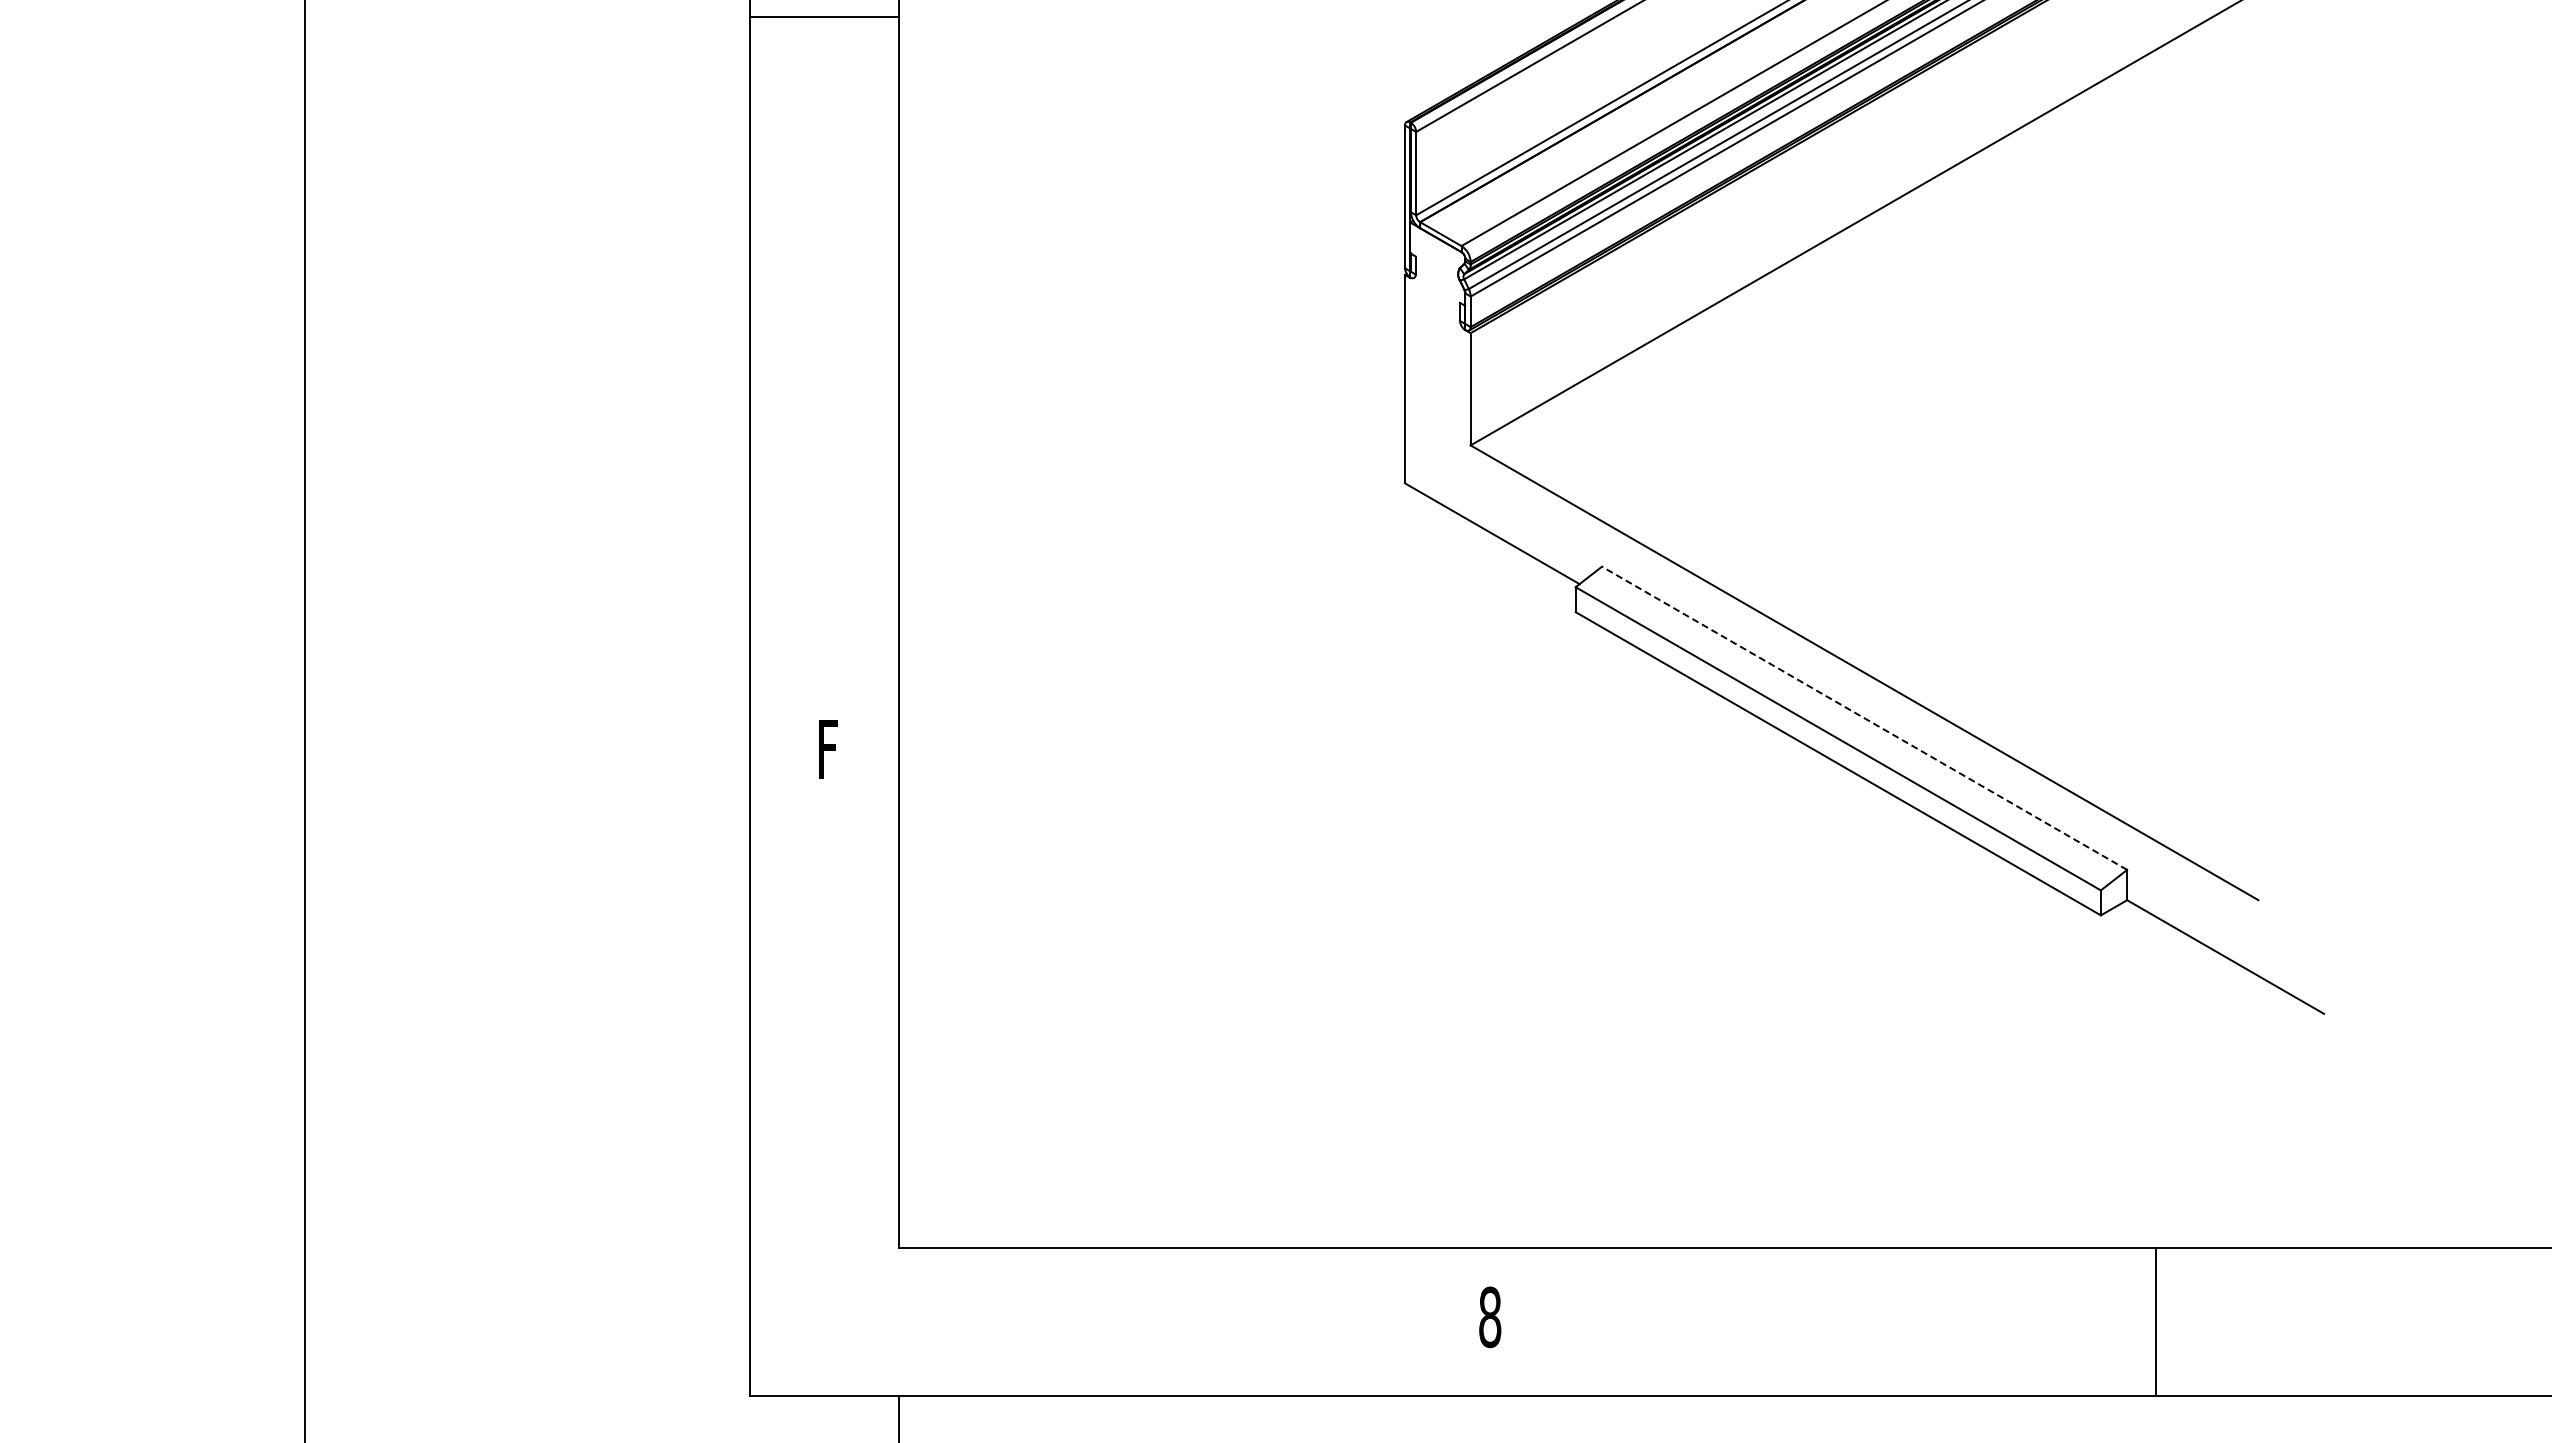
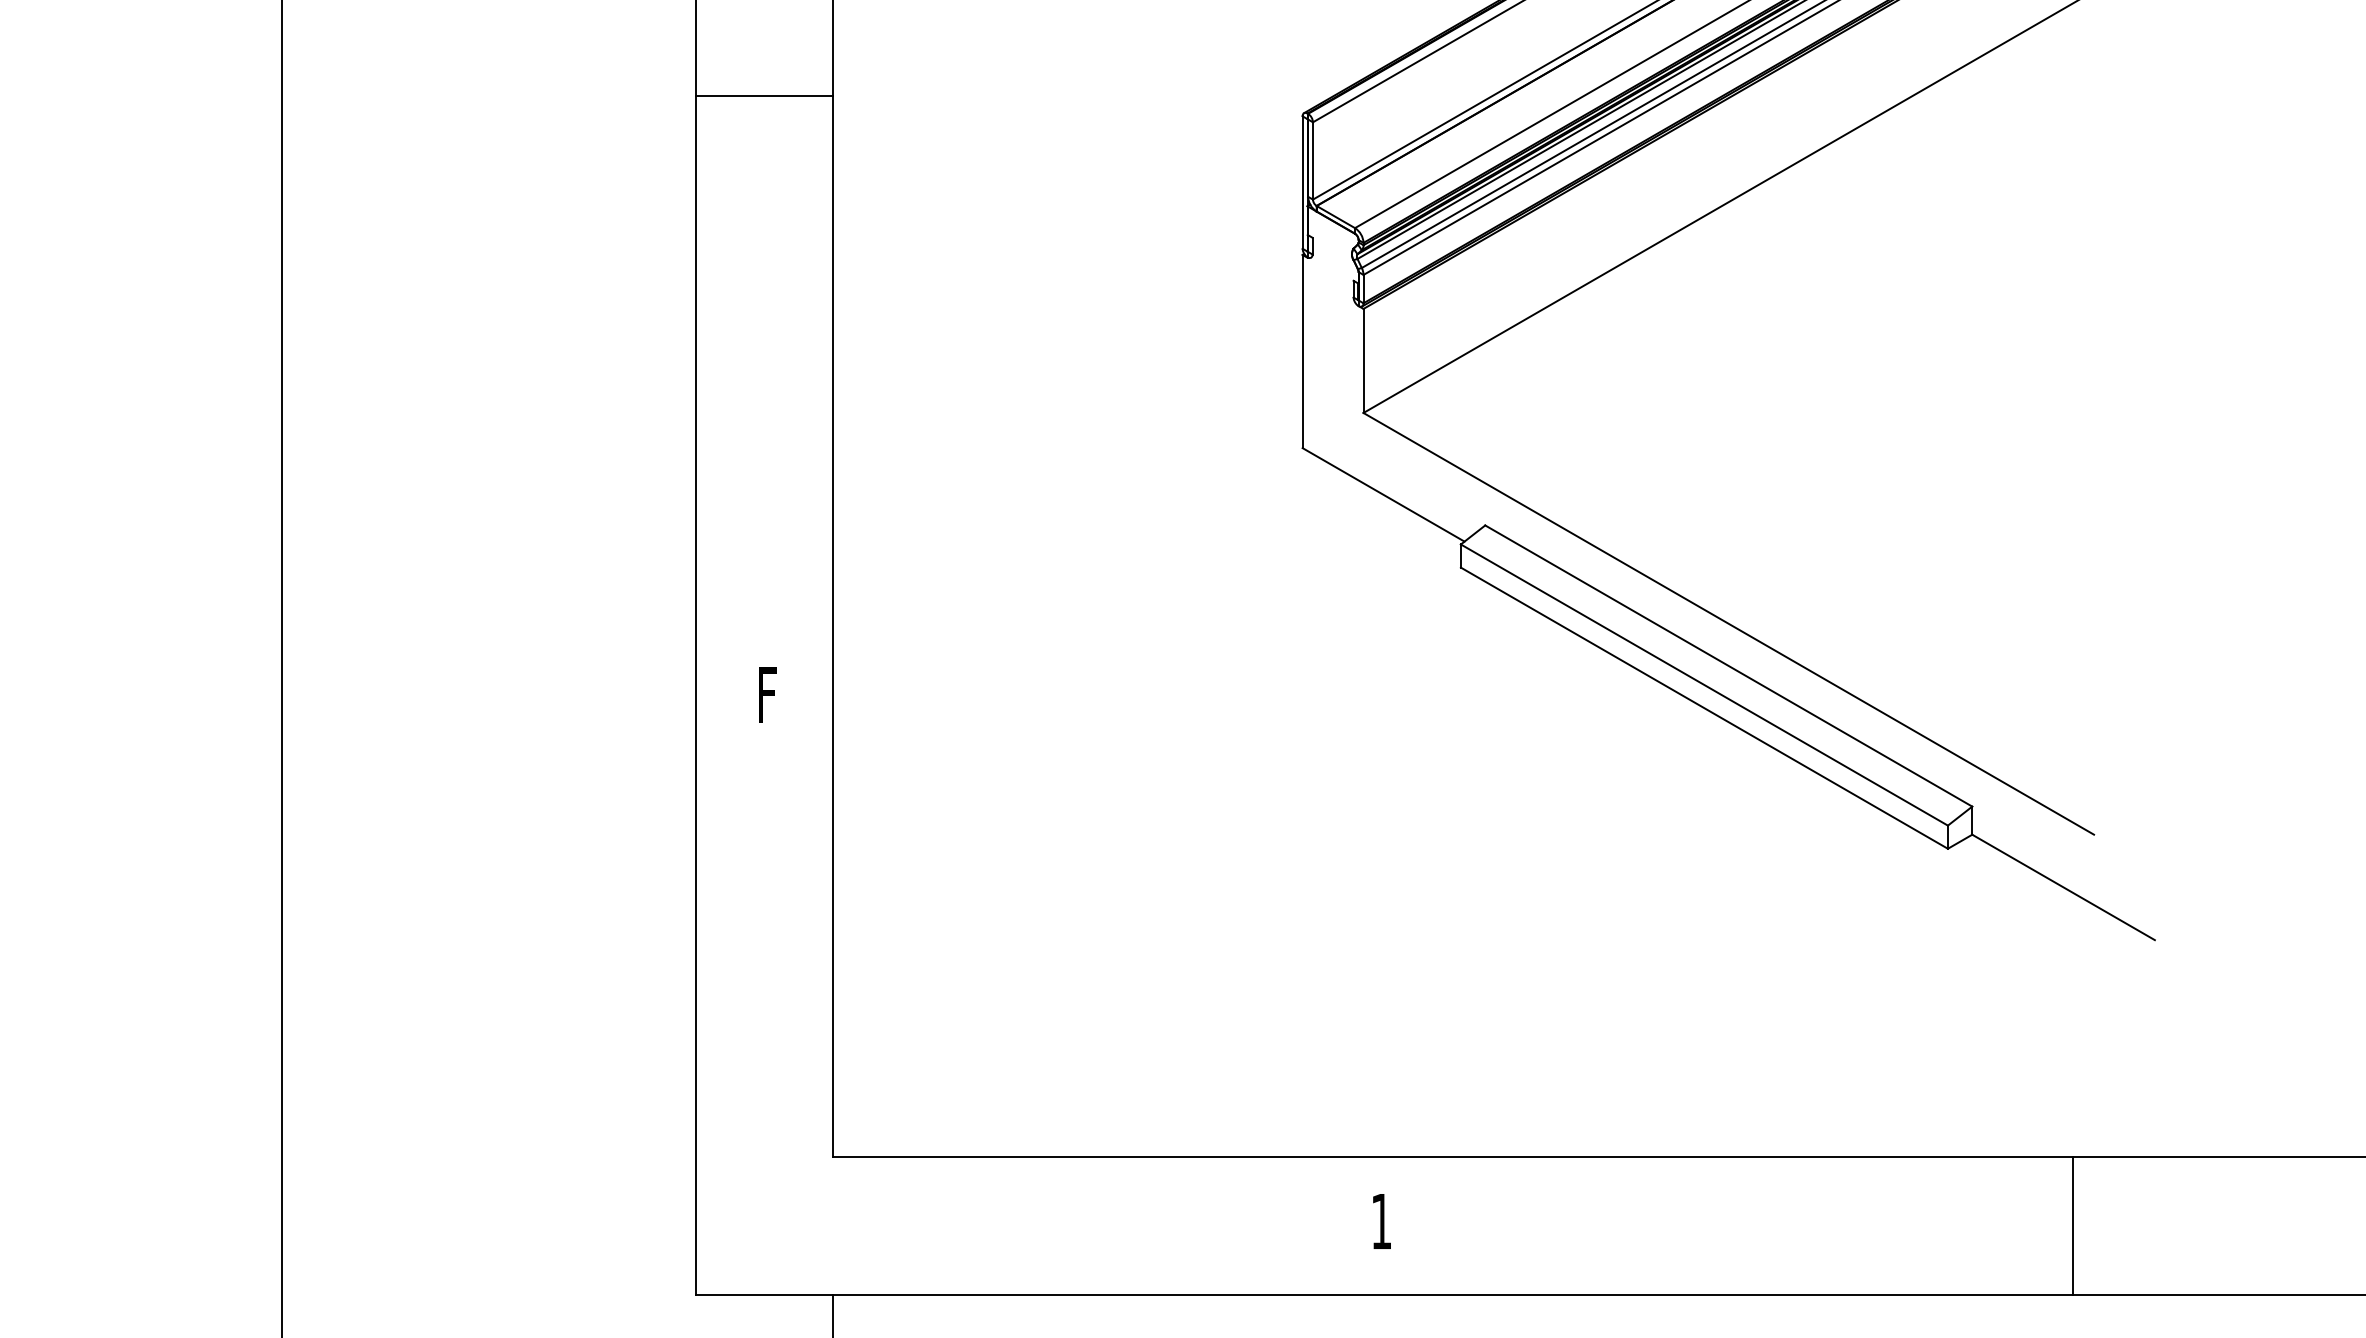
line: (824, 17) -> (764, 96), moved
line: (1864, 718) -> (1728, 666), dashed -> solid
text: (1490, 1317) -> (1381, 1221), 8 -> 1
line: (2155, 1321) -> (2072, 1225), moved

